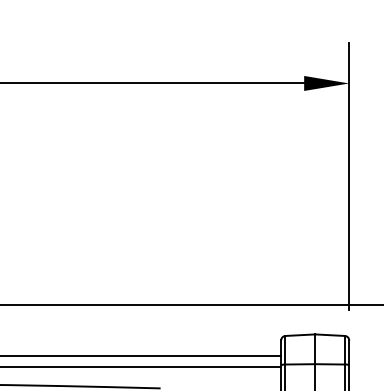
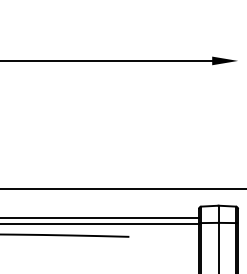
line: (349, 176) -> (238, 114), removed

